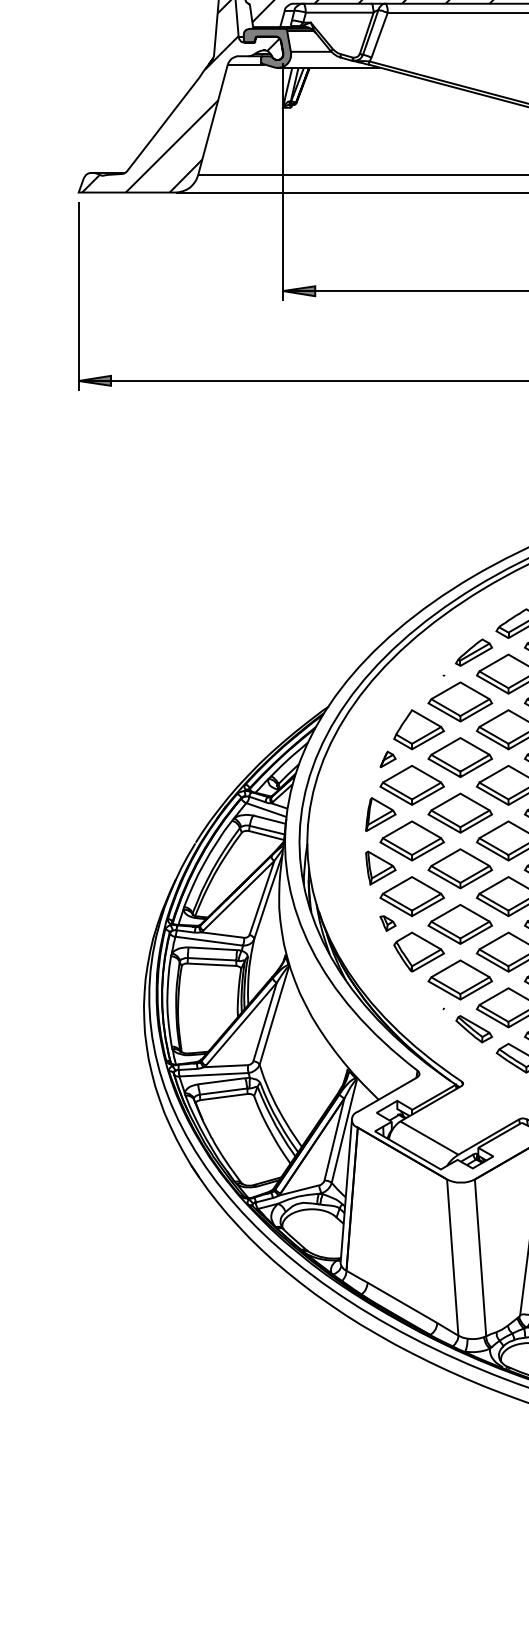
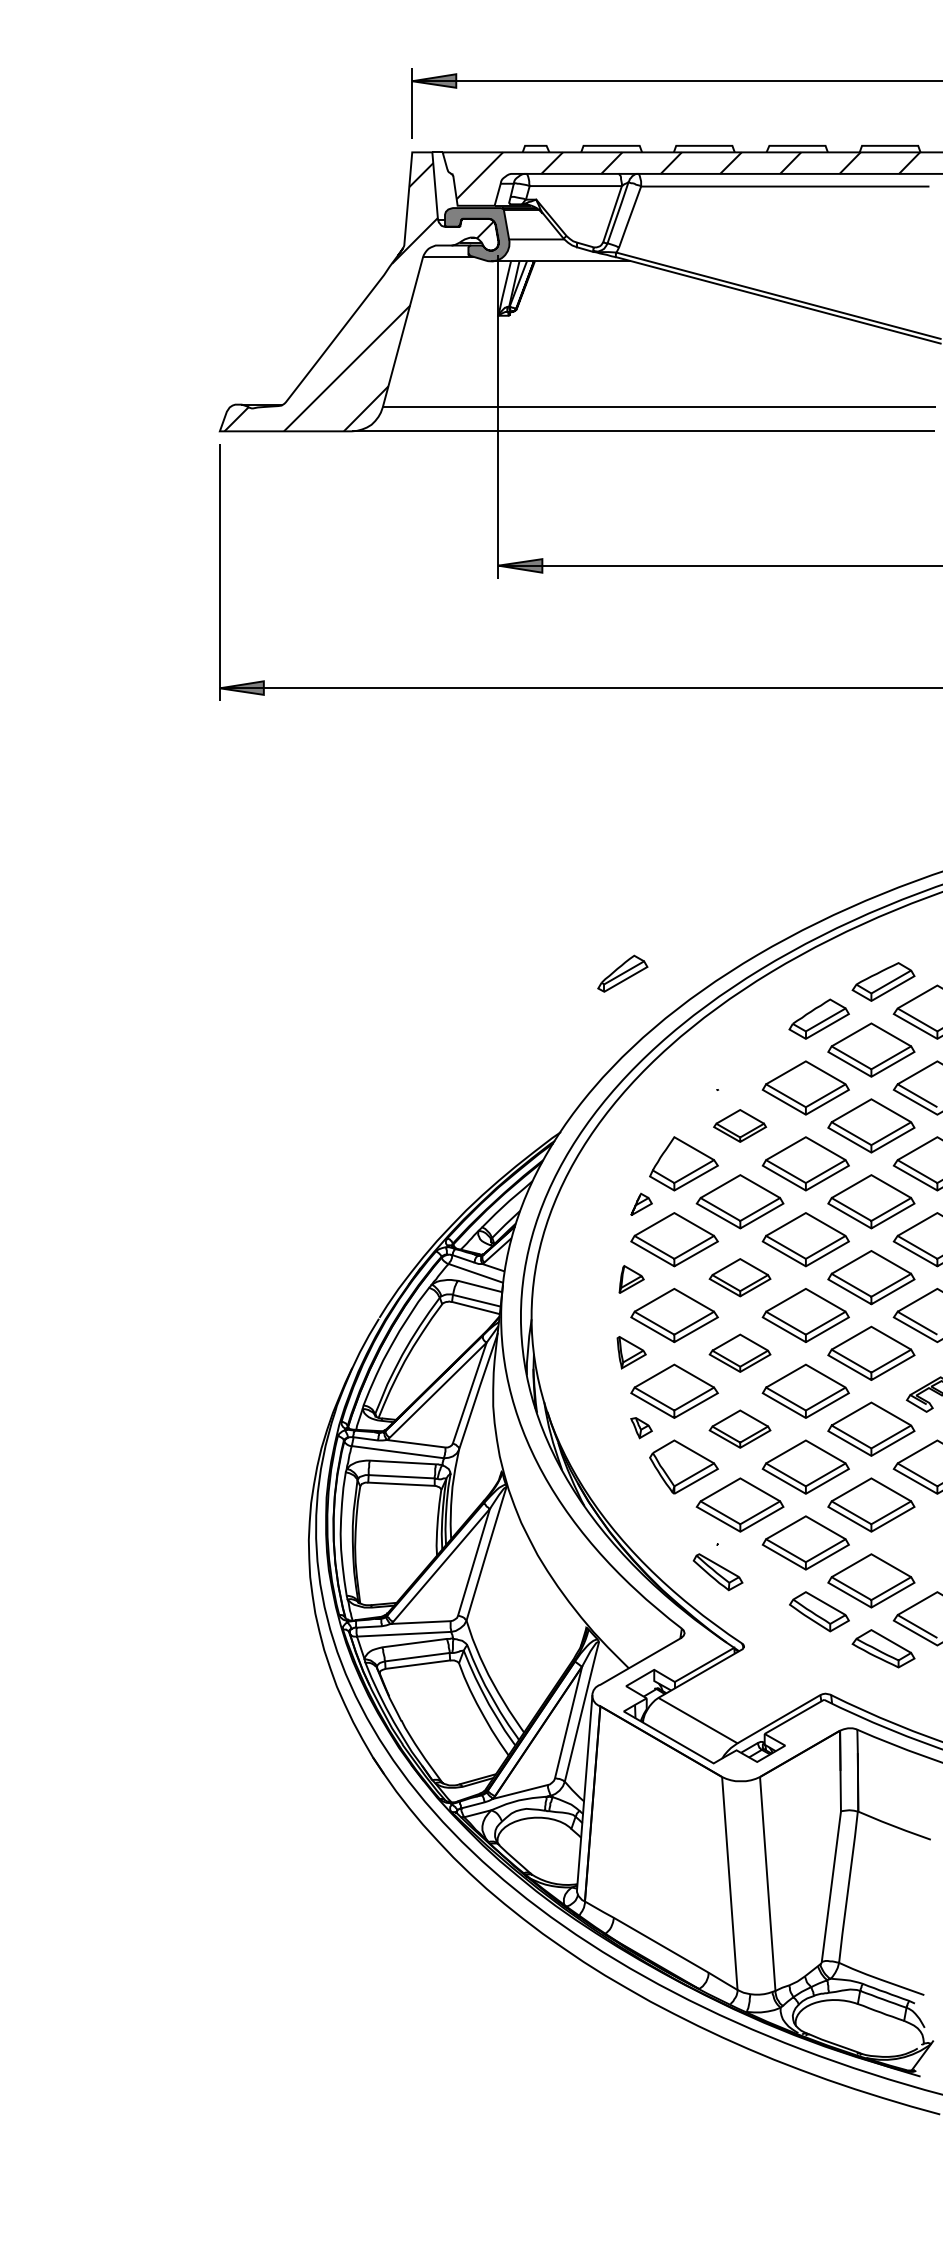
part: (473, 652) -> (622, 973), moved
part: (459, 701) -> (739, 1125), size x0.6
part: (459, 813) -> (739, 1277), size x0.7
part: (380, 814) -> (631, 1279), size x0.6
part: (380, 868) -> (631, 1352), size x0.7
part: (459, 868) -> (739, 1352), size x0.7
part: (459, 923) -> (739, 1428), size x0.7
part: (473, 1029) -> (717, 1572), moved

